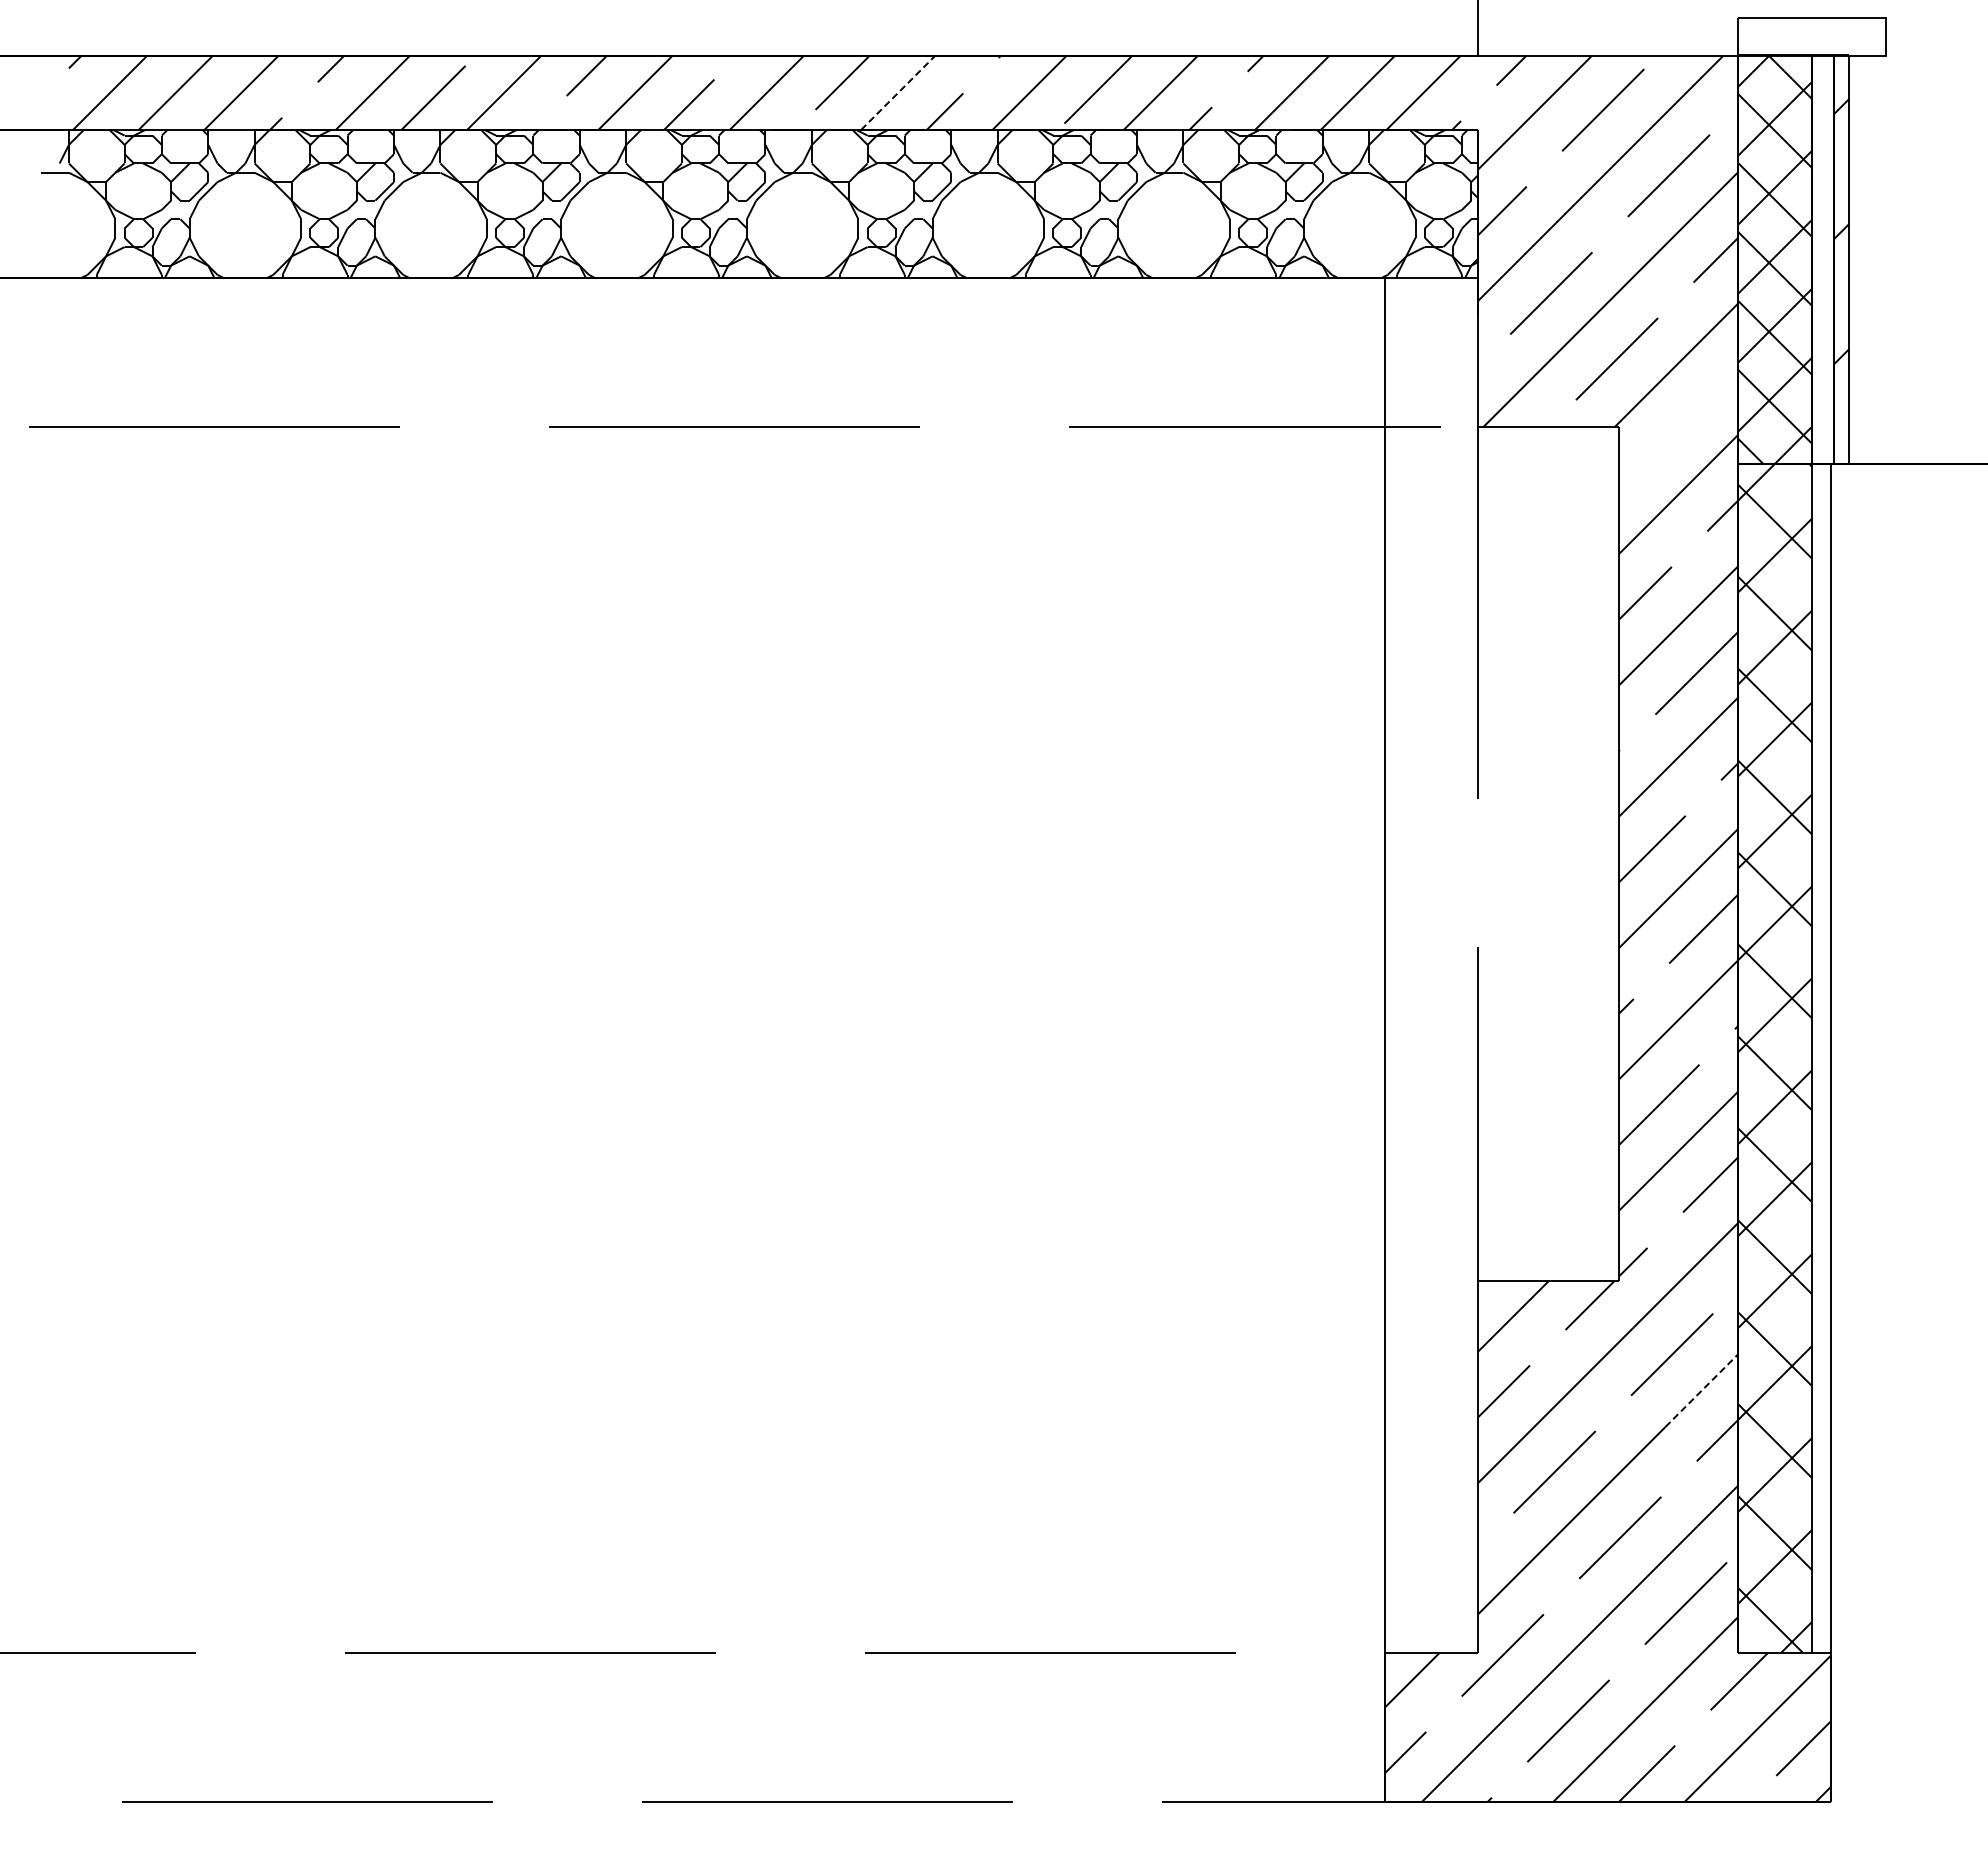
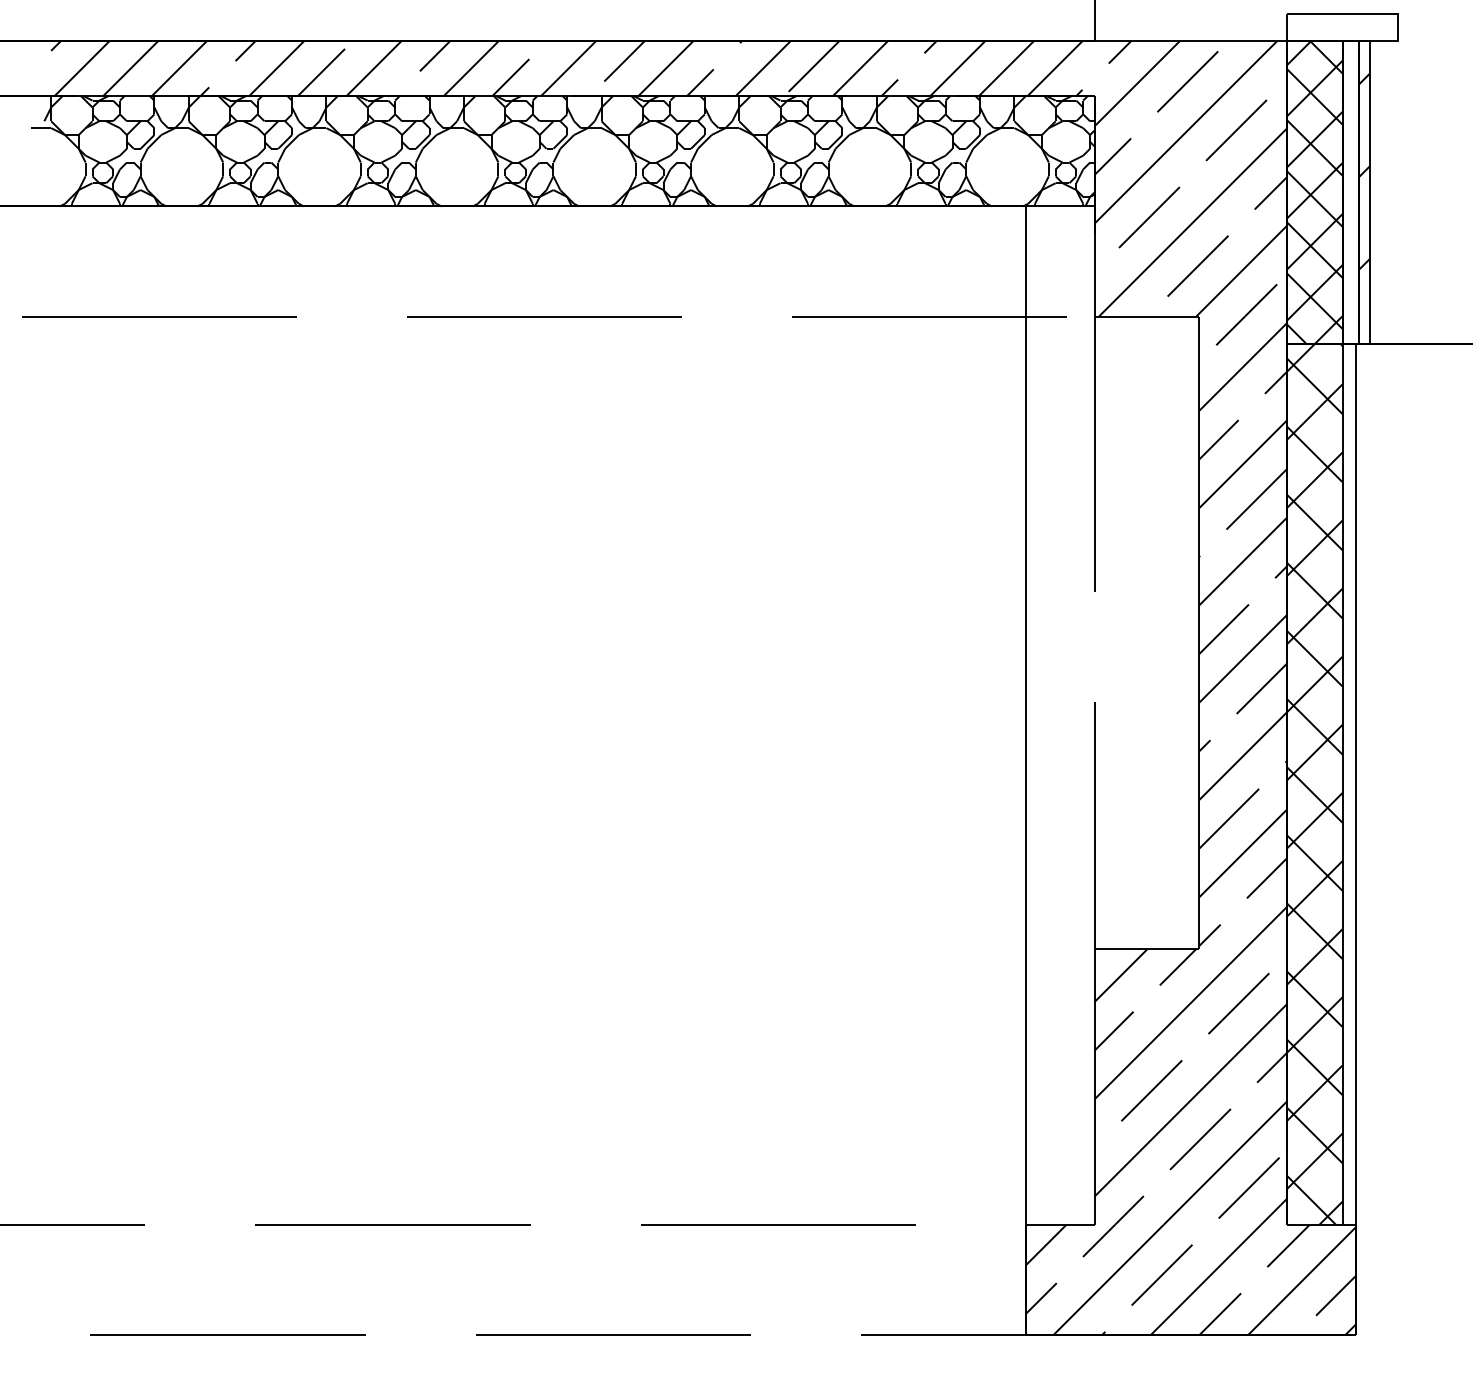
line: (898, 92) -> (665, 68), dashed -> solid
line: (1682, 424) -> (1246, 314), added
line: (1701, 1390) -> (1260, 1030), dashed -> solid

